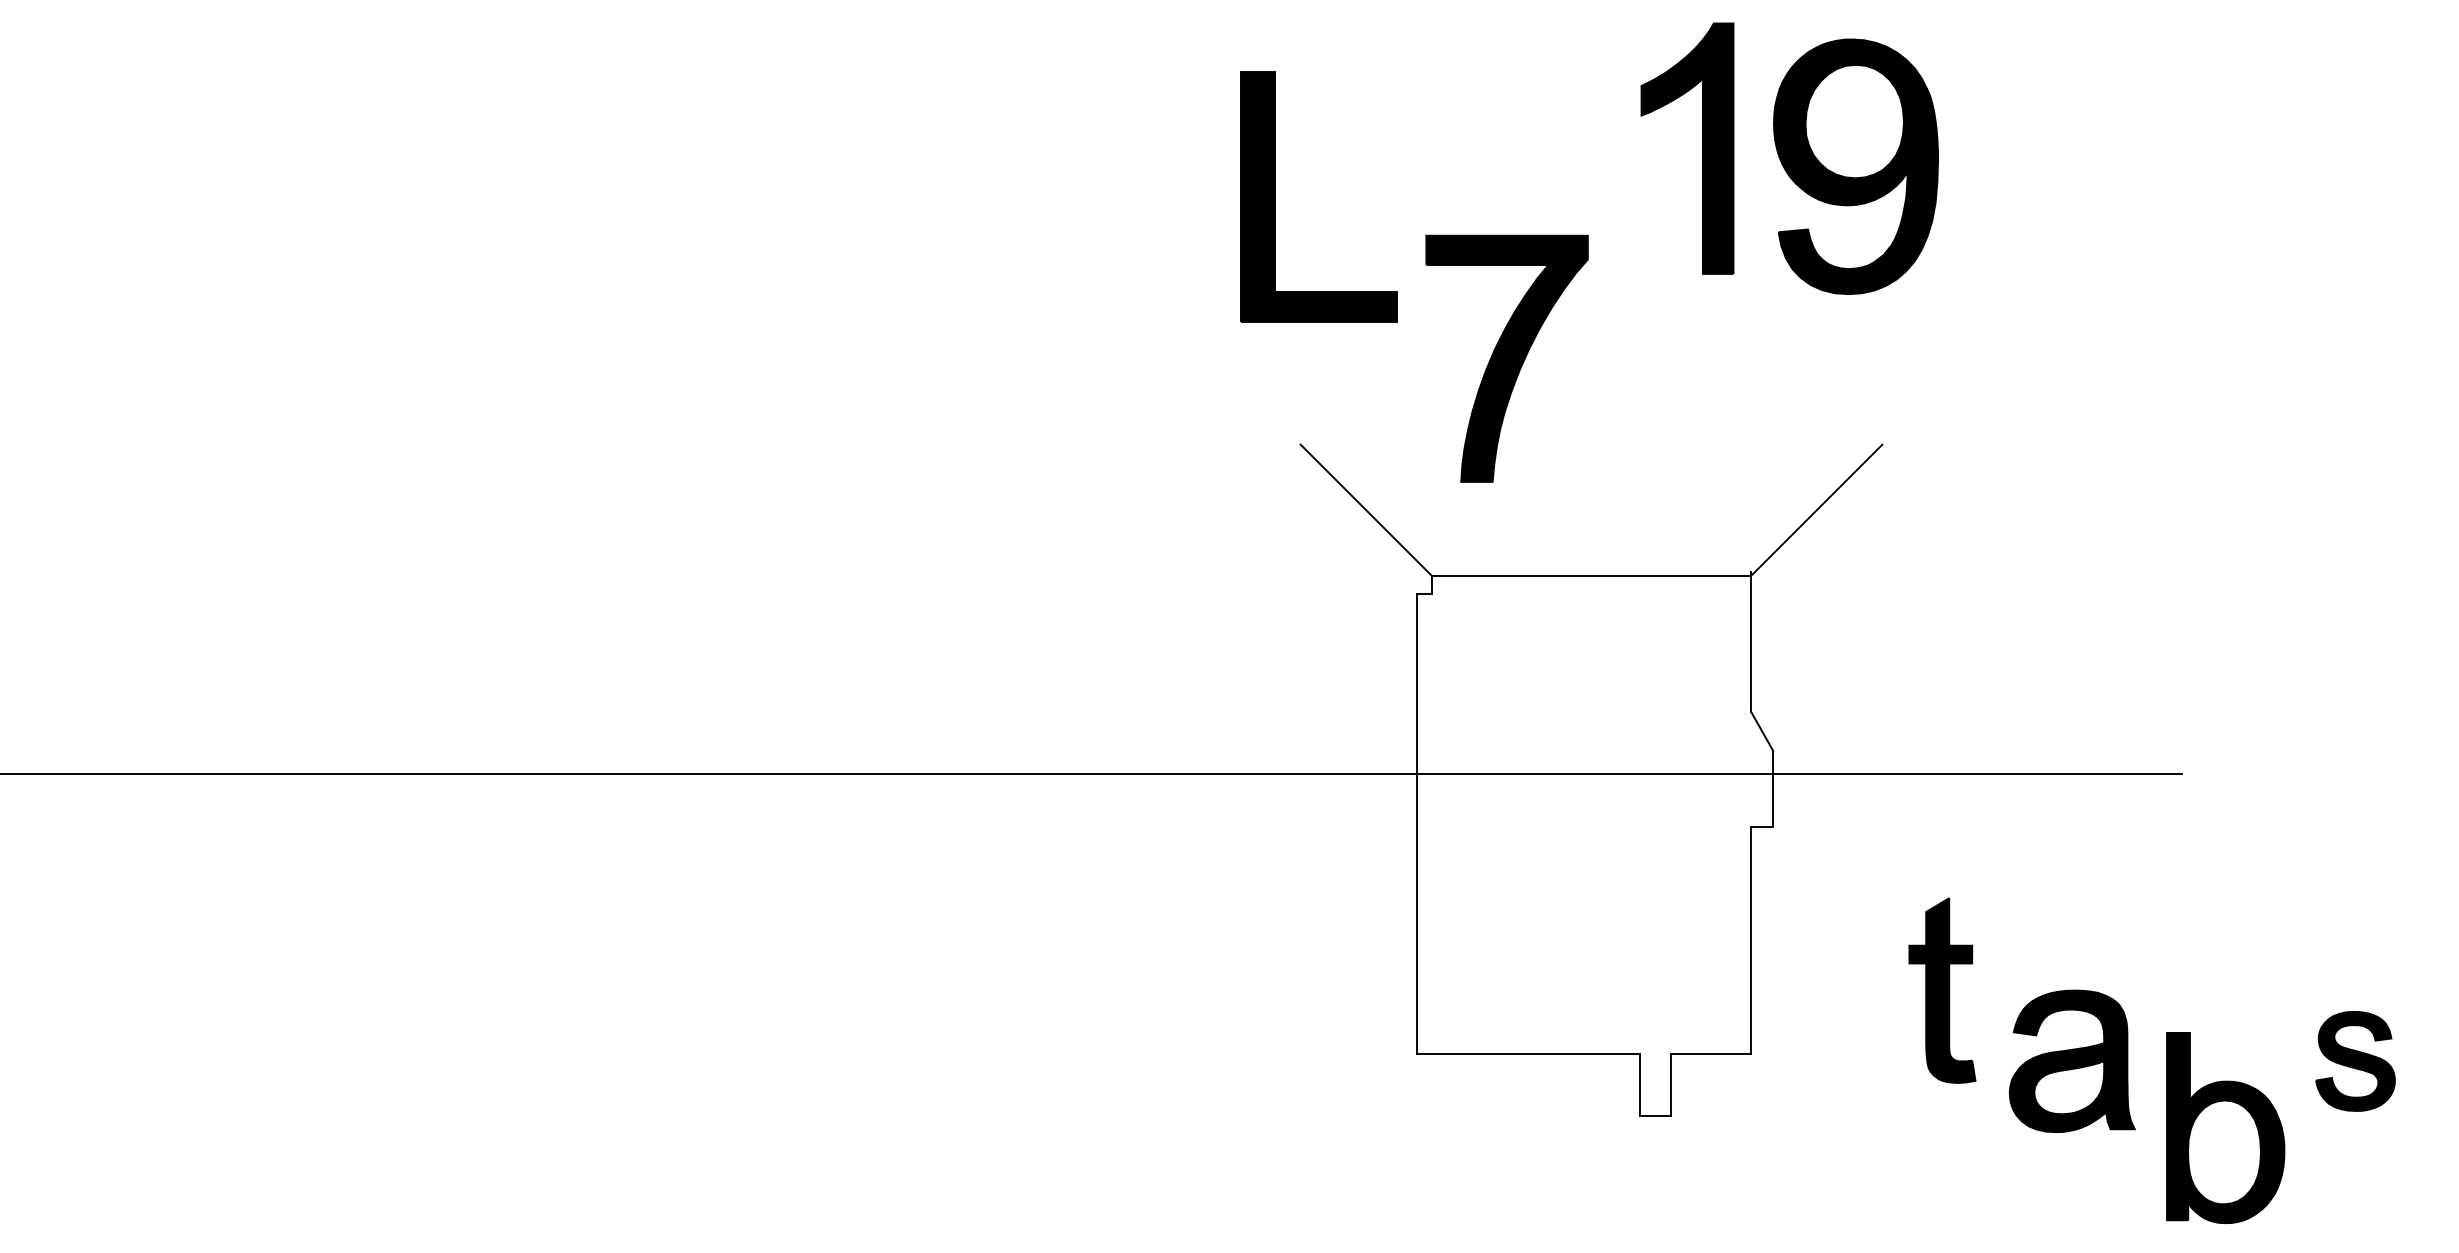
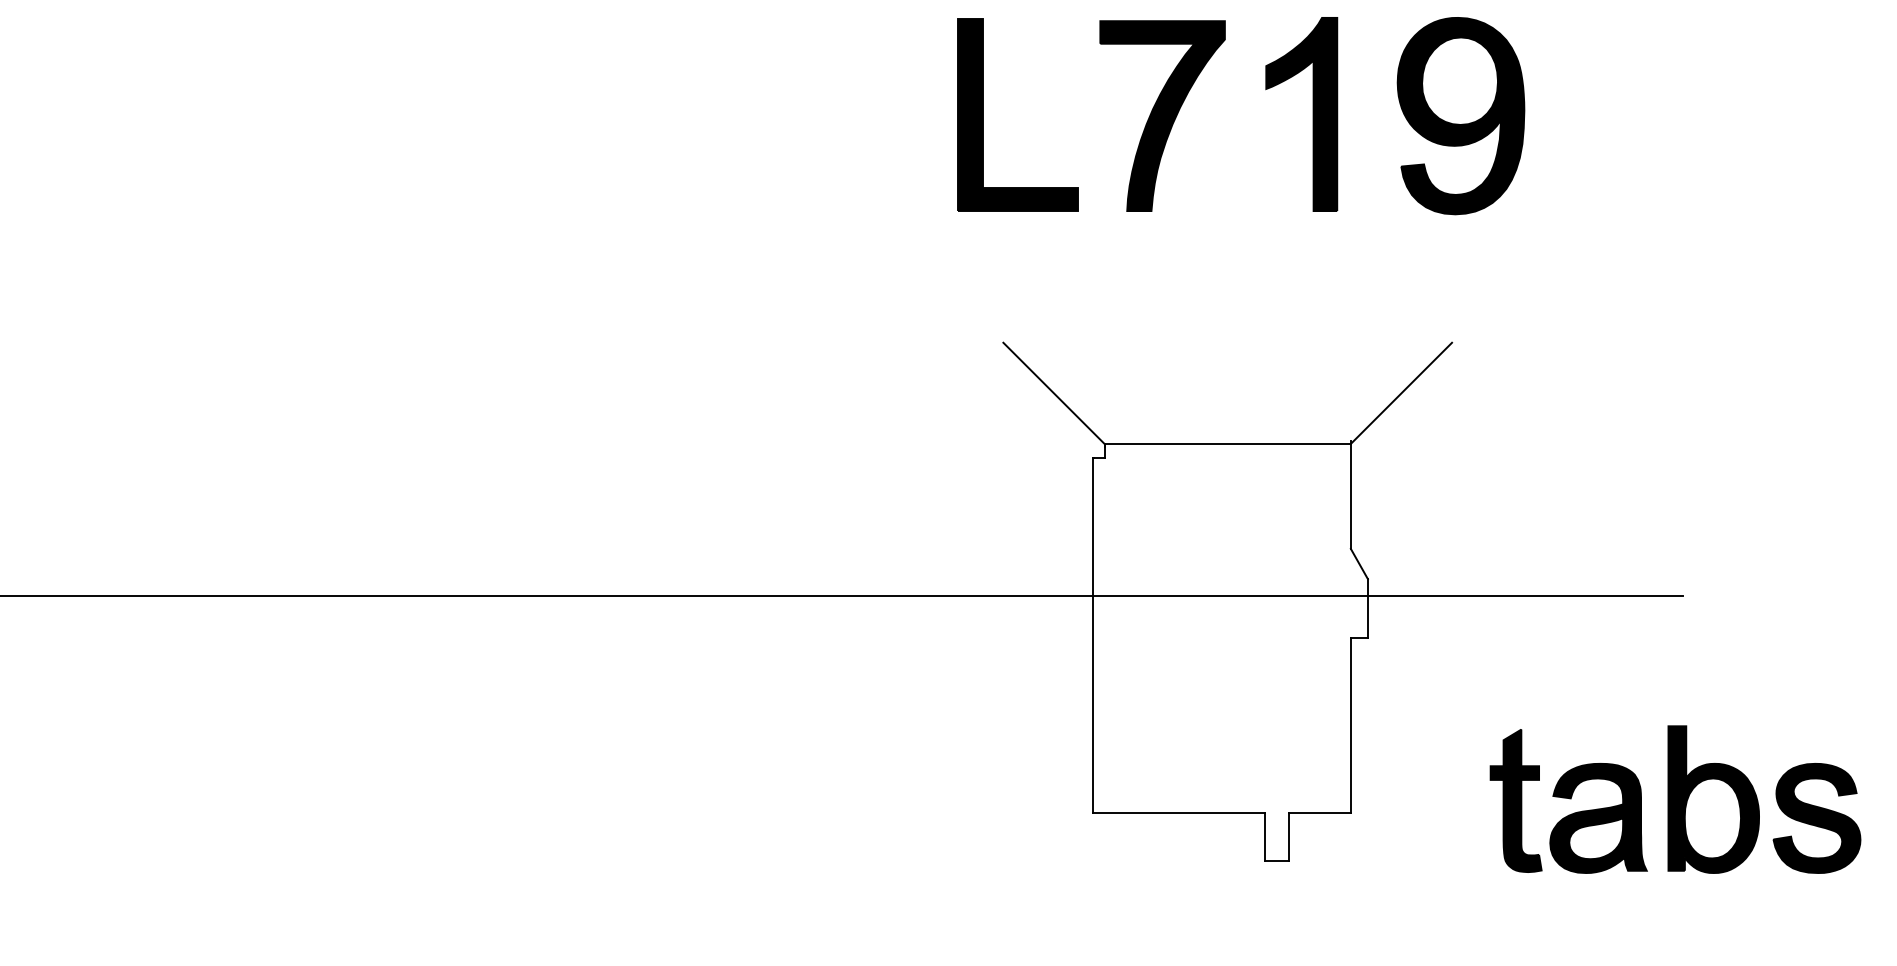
part: (1855, 166) -> (1460, 115), moved
part: (1275, 196) -> (983, 114), moved
part: (1506, 358) -> (1162, 115), moved
part: (1942, 990) -> (1516, 800), moved
part: (2355, 1061) -> (1816, 818), size x1.43
part: (2225, 1128) -> (1713, 800), moved

